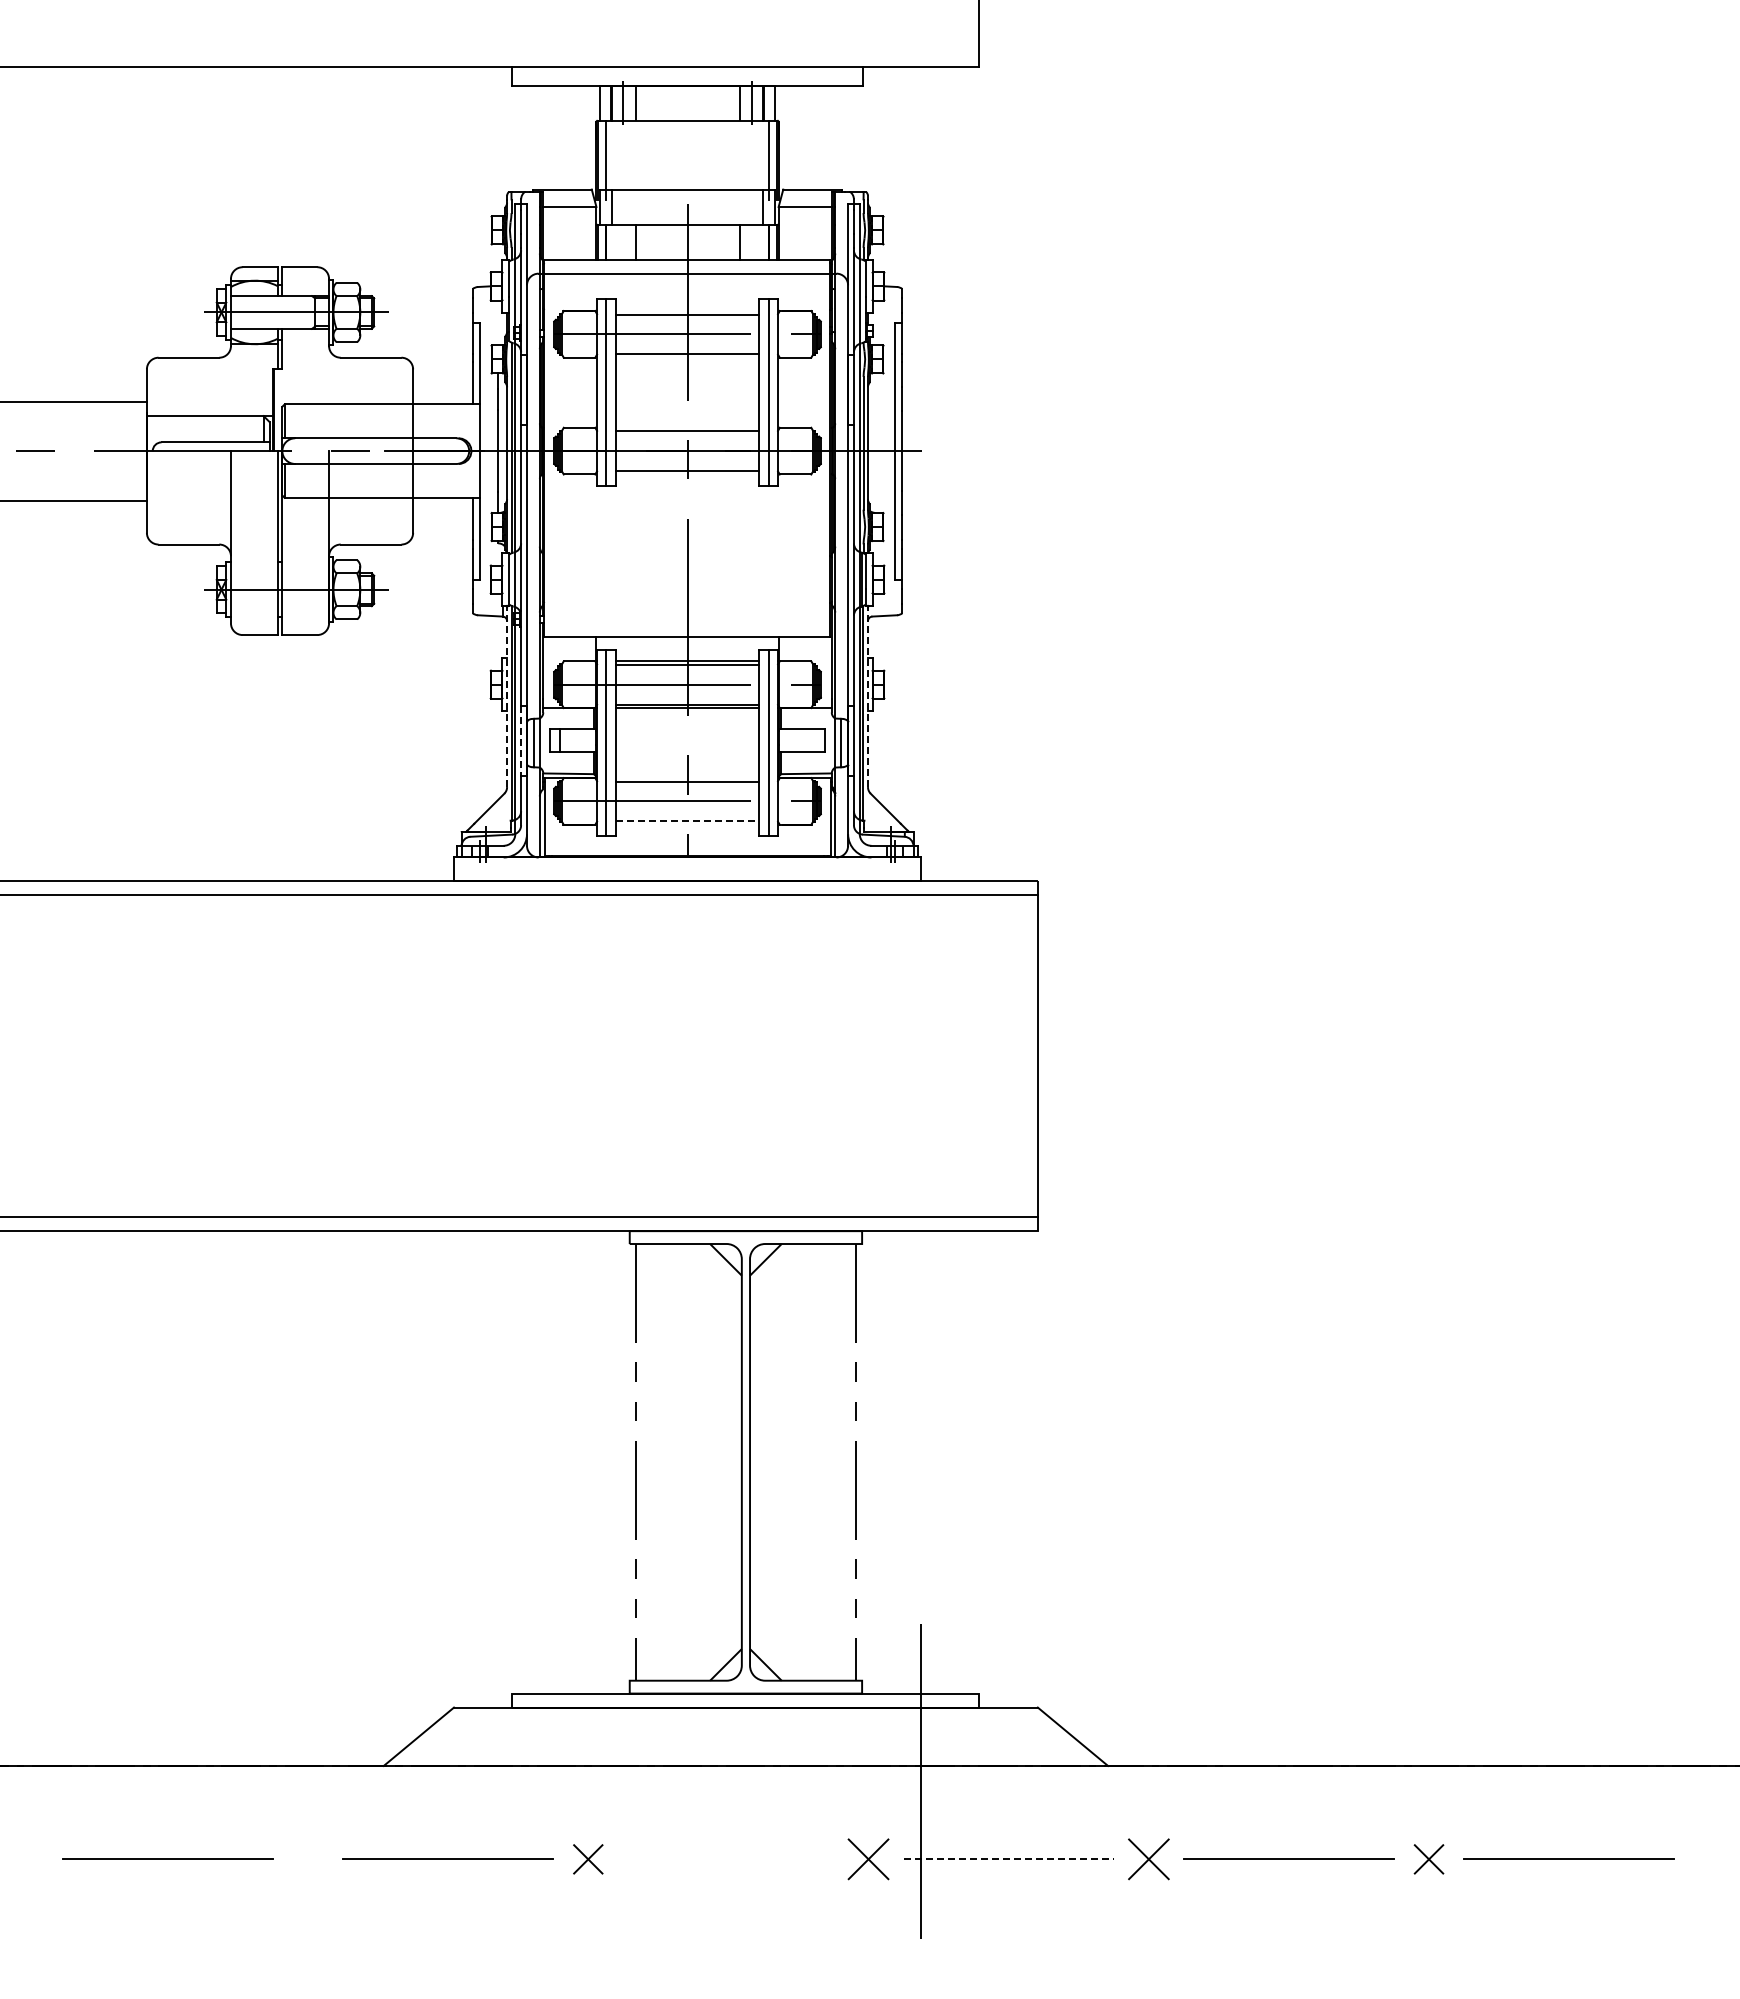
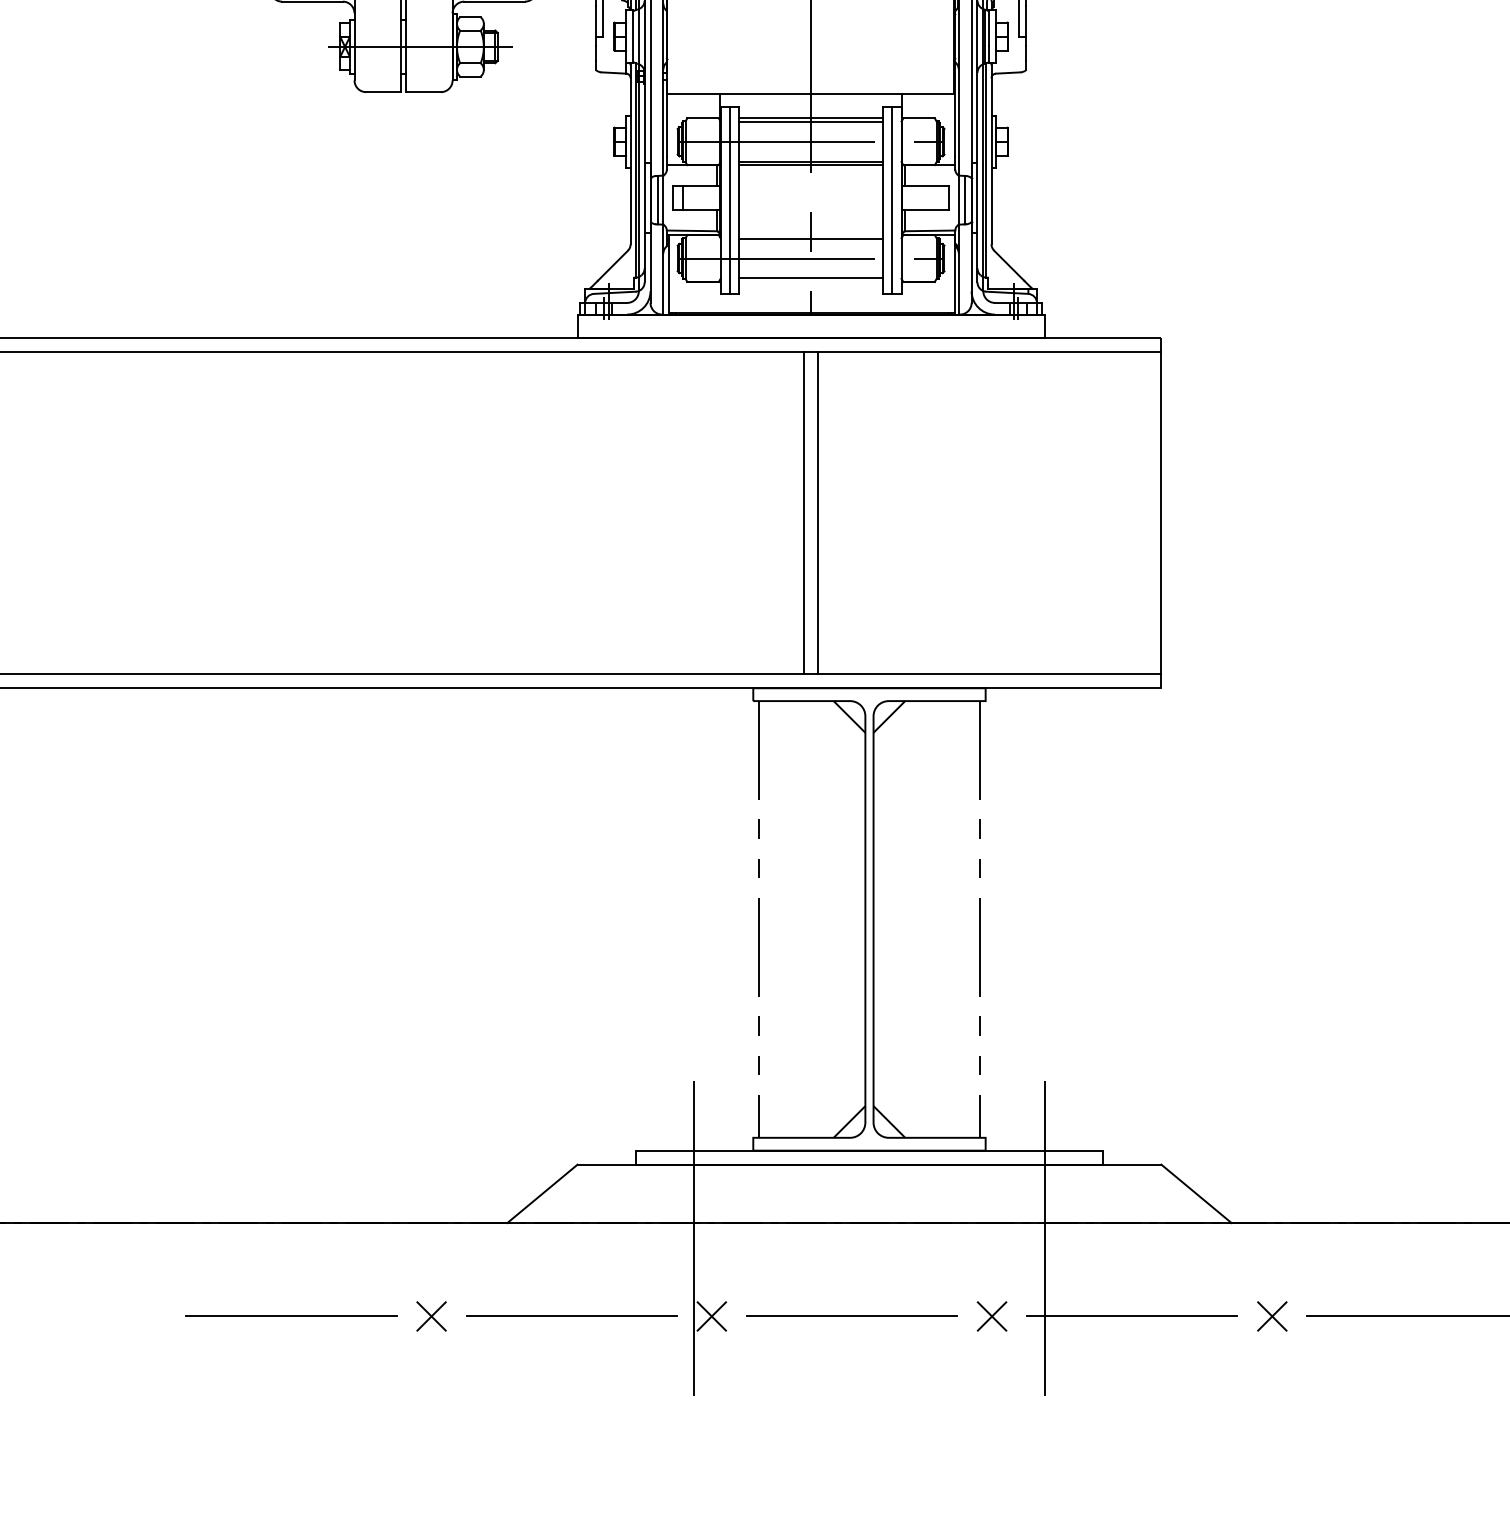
line: (507, 696) -> (631, 153), dashed -> solid
line: (867, 696) -> (991, 153), dashed -> solid
line: (521, 741) -> (645, 198), dashed -> solid
line: (687, 821) -> (811, 278), dashed -> solid
line: (680, 1055) -> (804, 512), added
line: (694, 1055) -> (818, 512), added
line: (570, 1781) -> (694, 1238), added
part: (307, 1859) -> (431, 1316), added
line: (728, 1859) -> (852, 1316), added
part: (868, 1859) -> (992, 1316), size x0.71
line: (1009, 1859) -> (1133, 1316), dashed -> solid
part: (1148, 1859) -> (1272, 1316), size x0.71

